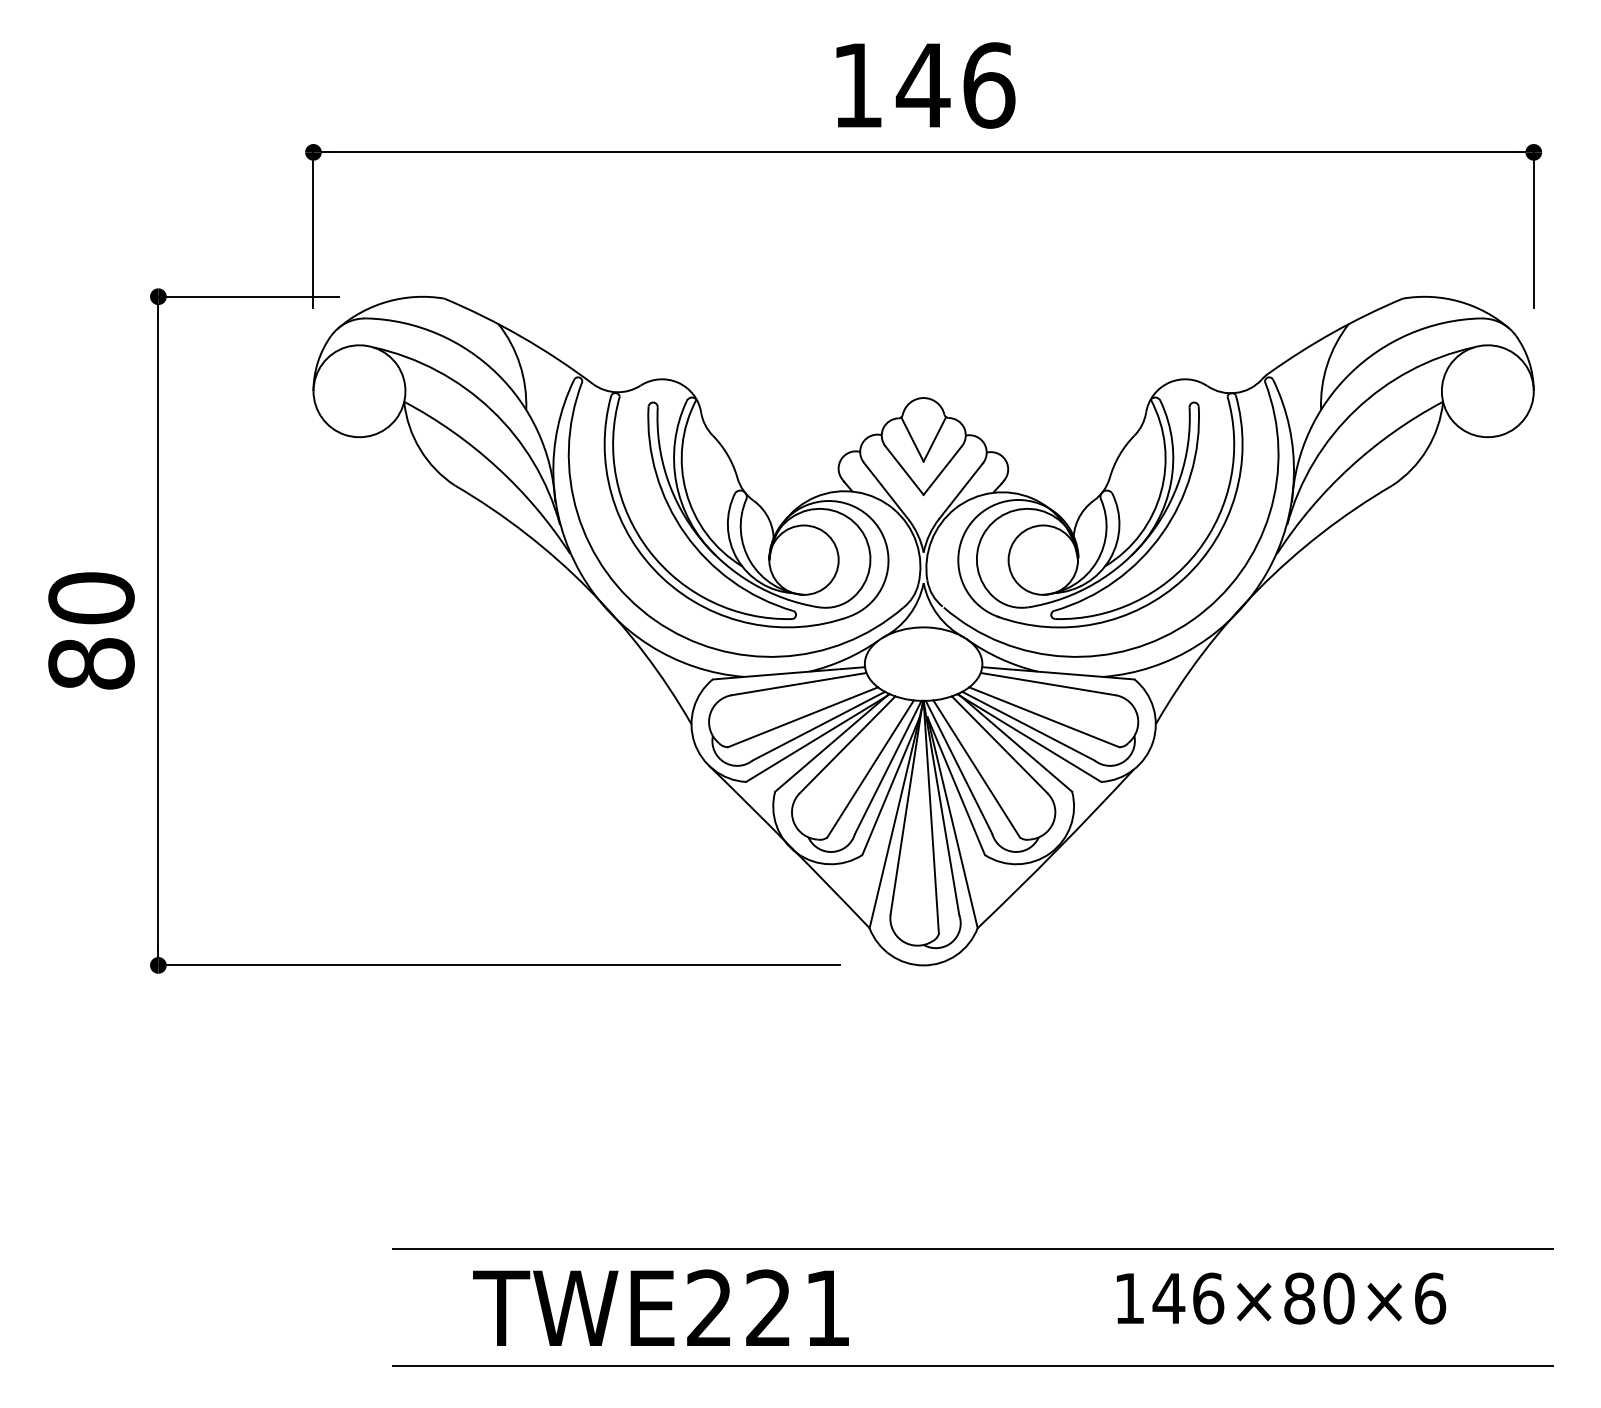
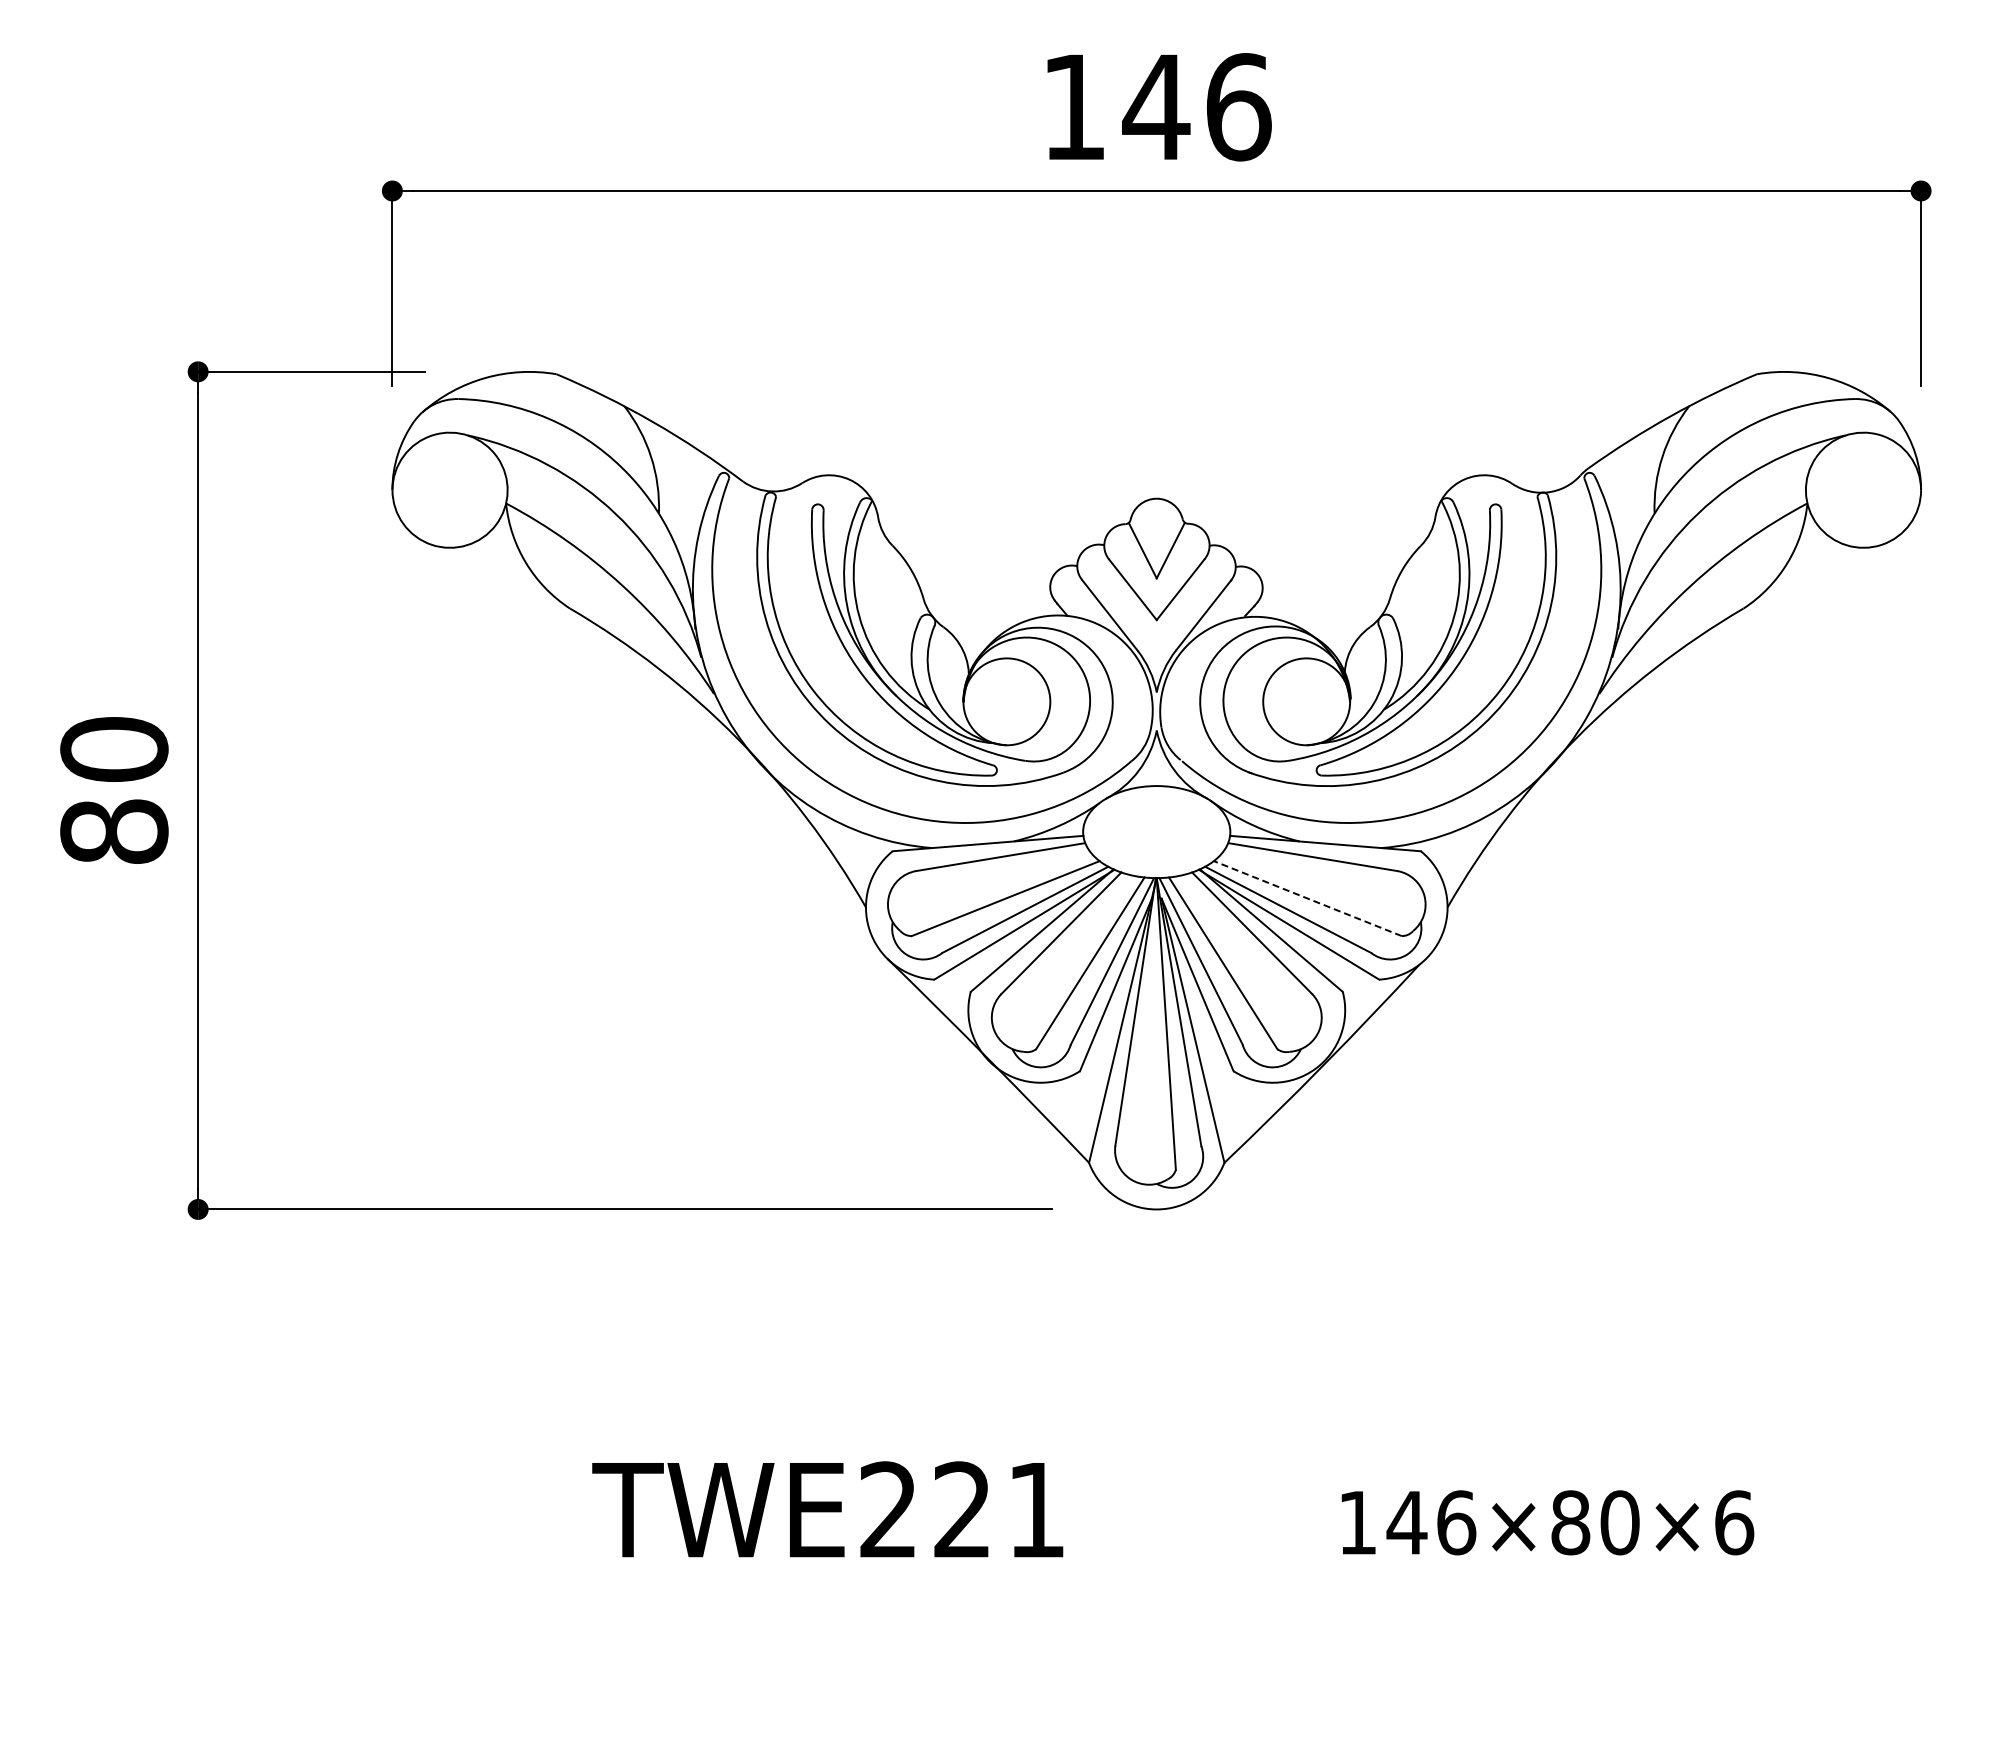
line: (1043, 717) -> (1307, 898), solid -> dashed
line: (972, 1248) -> (1217, 1564), removed
text: (1281, 1298) -> (1547, 1522), moved
text: (660, 1307) -> (827, 1509), moved
line: (972, 1366) -> (1217, 1711), removed

